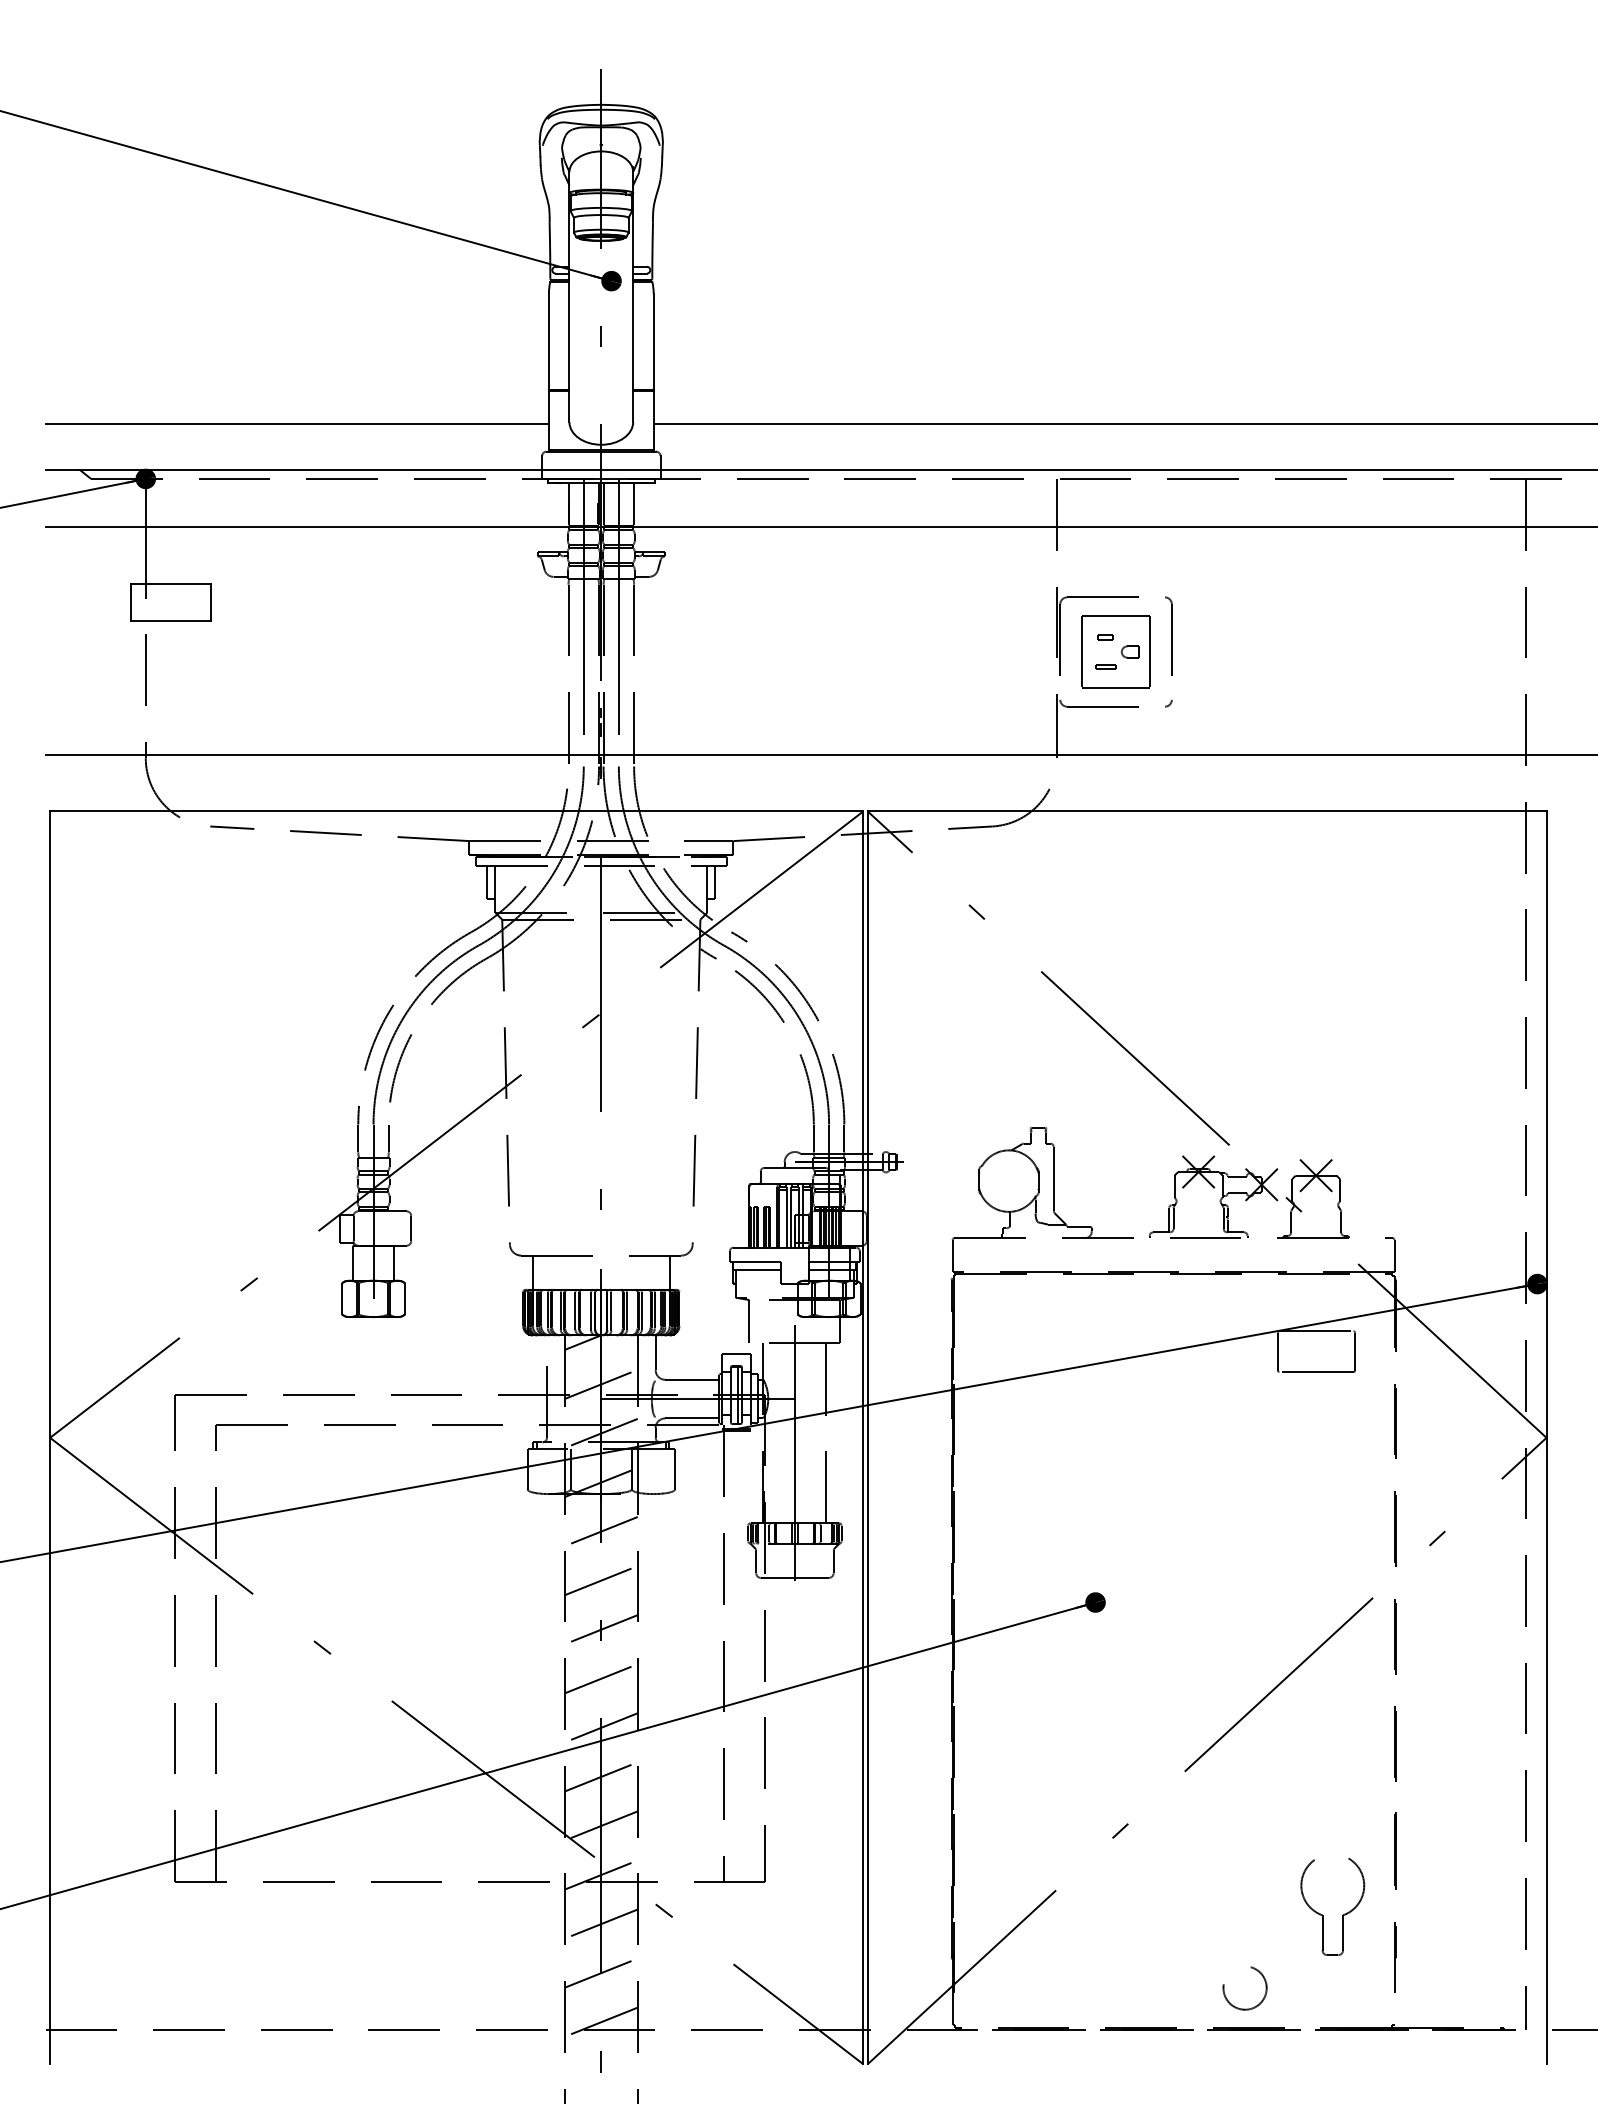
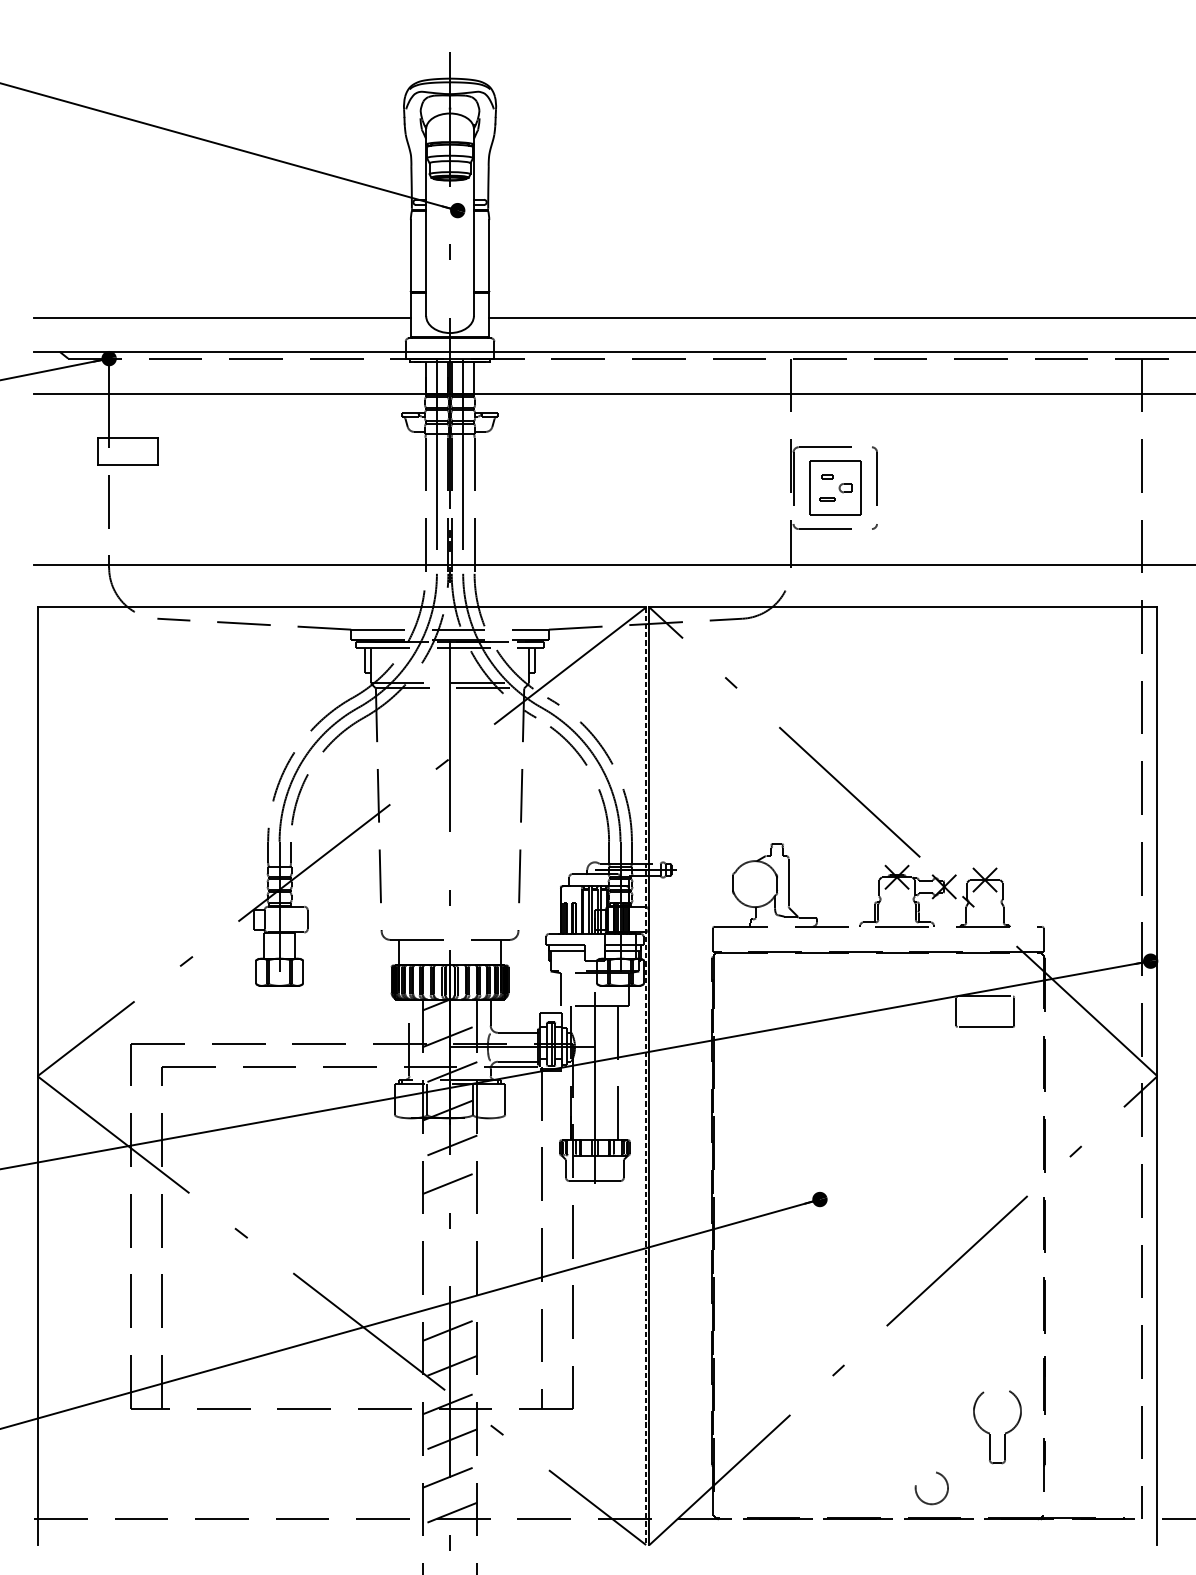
line: (863, 1438) -> (646, 1076), solid -> dashed
line: (600, 1629) -> (449, 1219), removed
line: (600, 1678) -> (449, 1256), removed
line: (600, 1727) -> (449, 1293), removed

